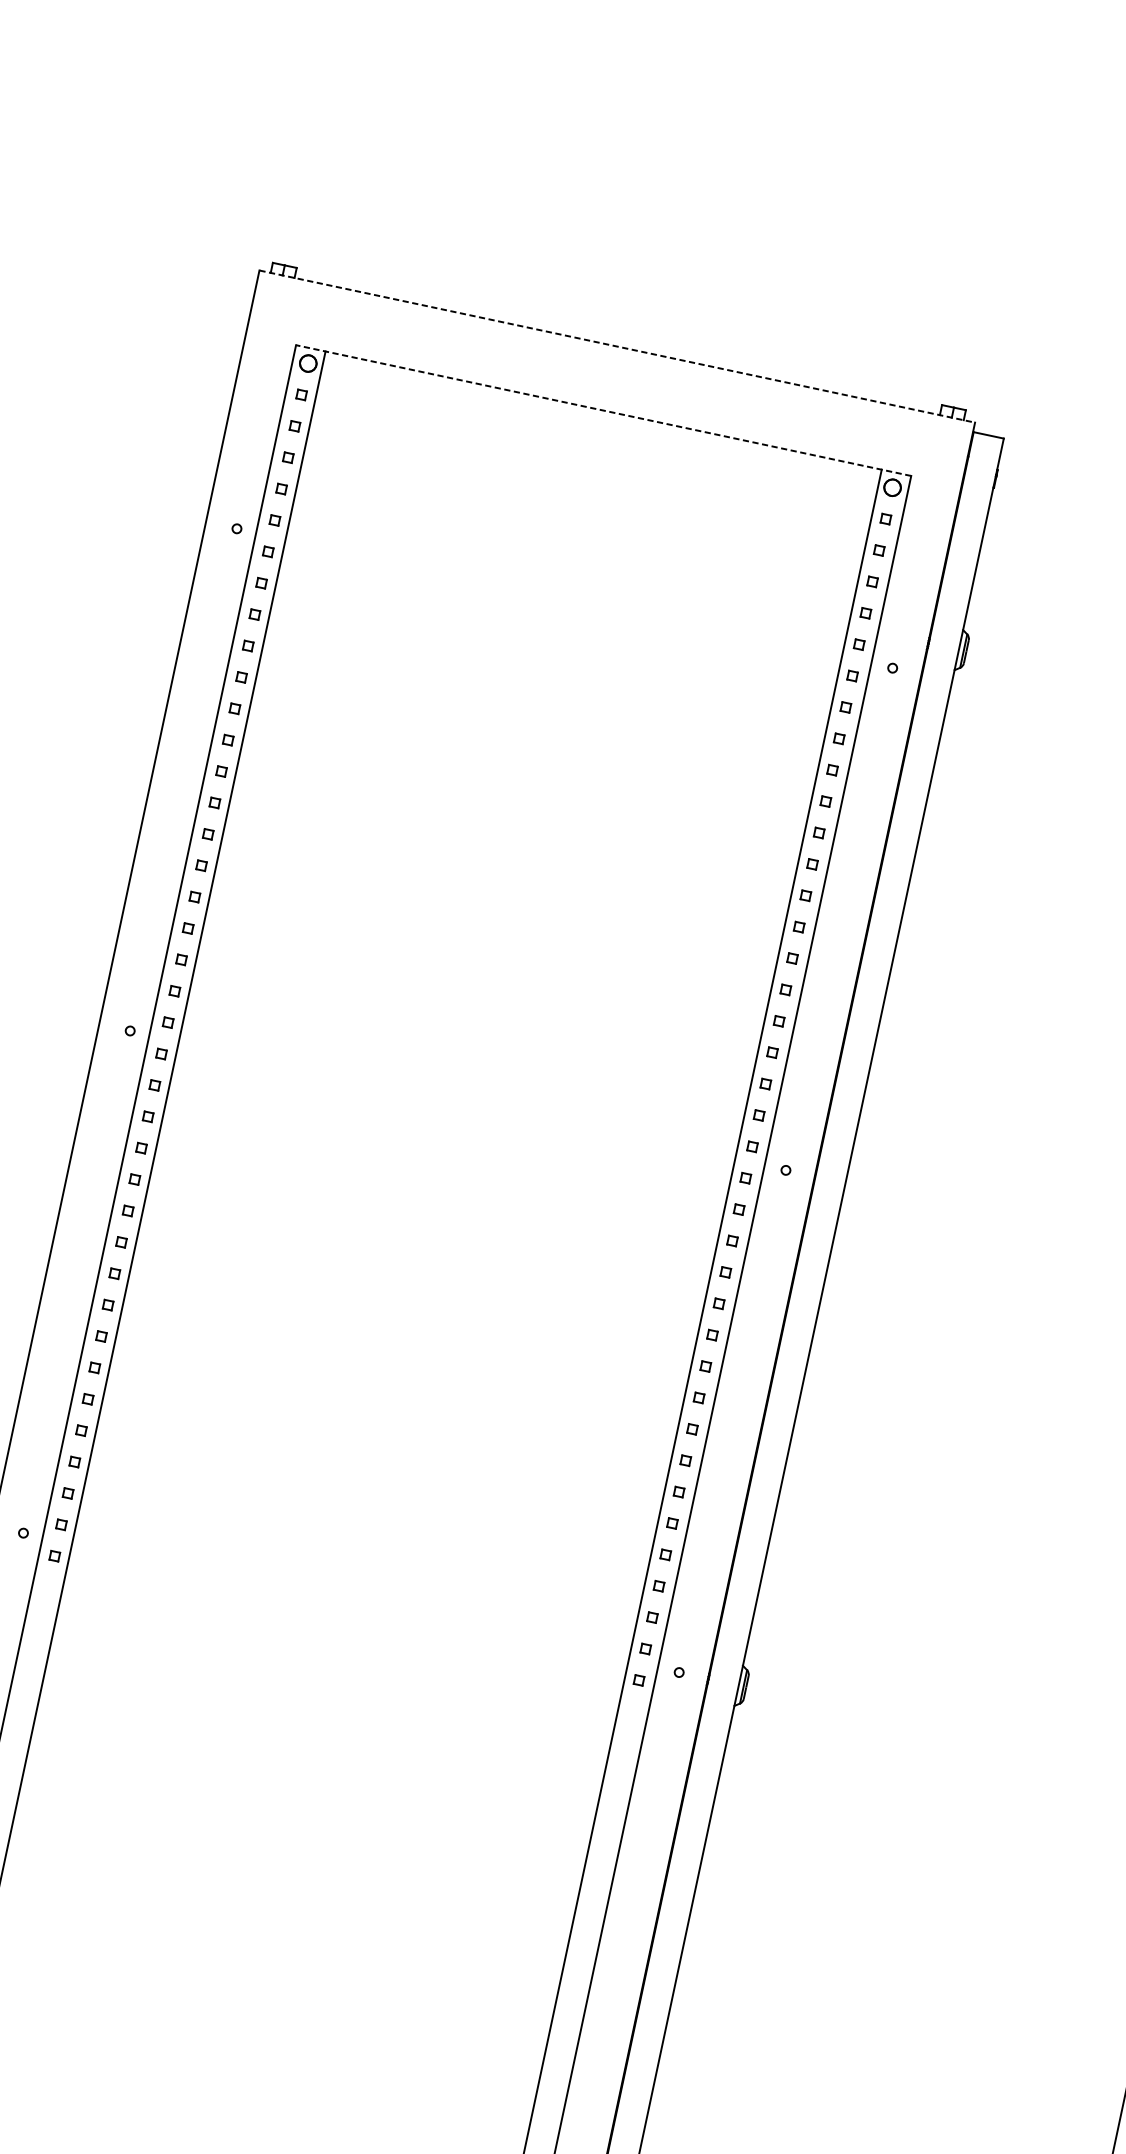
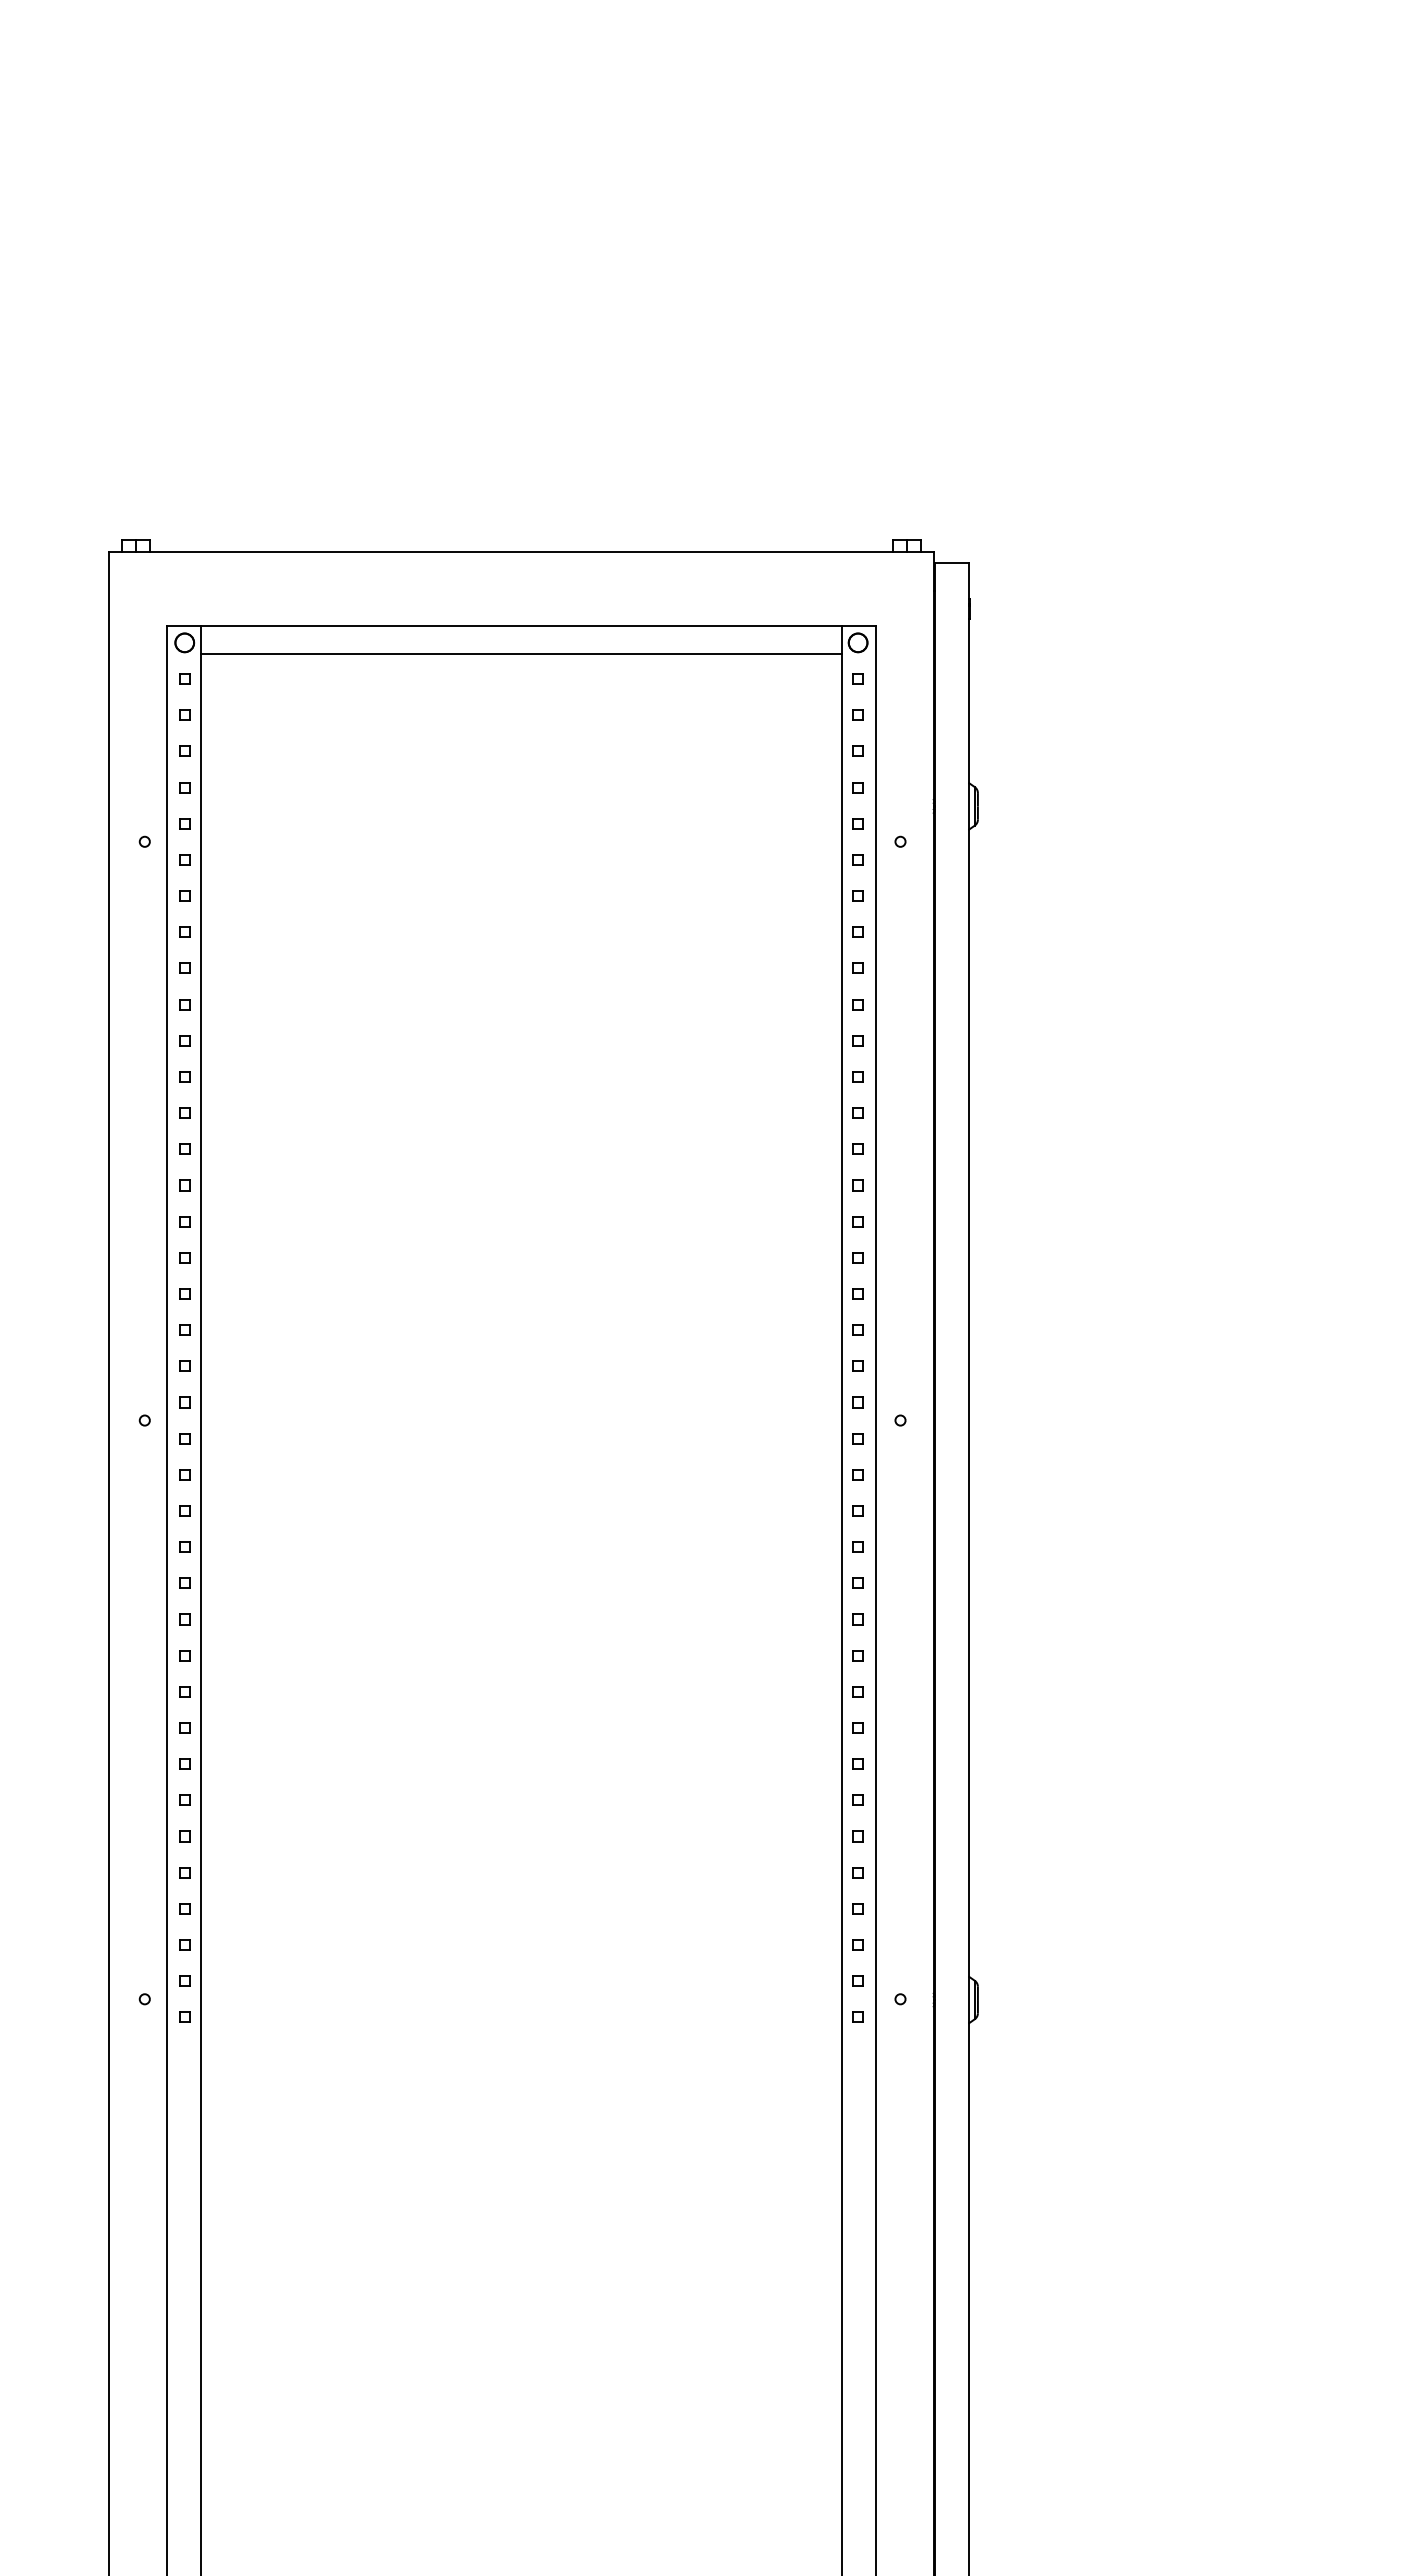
line: (617, 346) -> (521, 551), dashed -> solid
line: (602, 410) -> (520, 625), dashed -> solid
line: (597, 435) -> (520, 654), added

